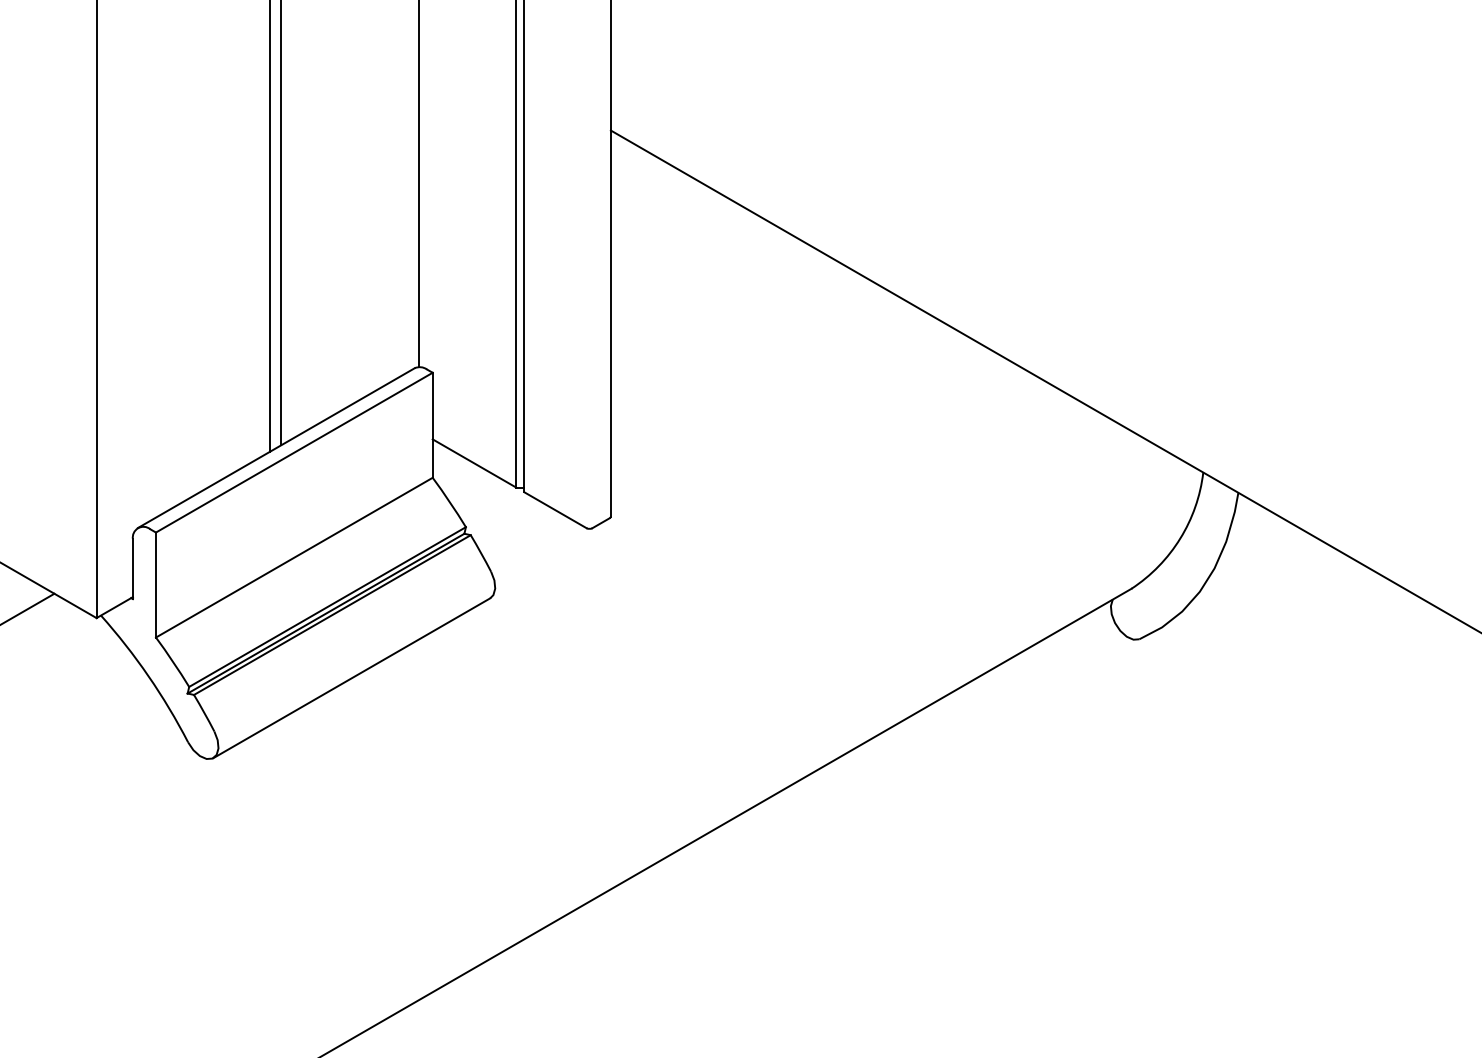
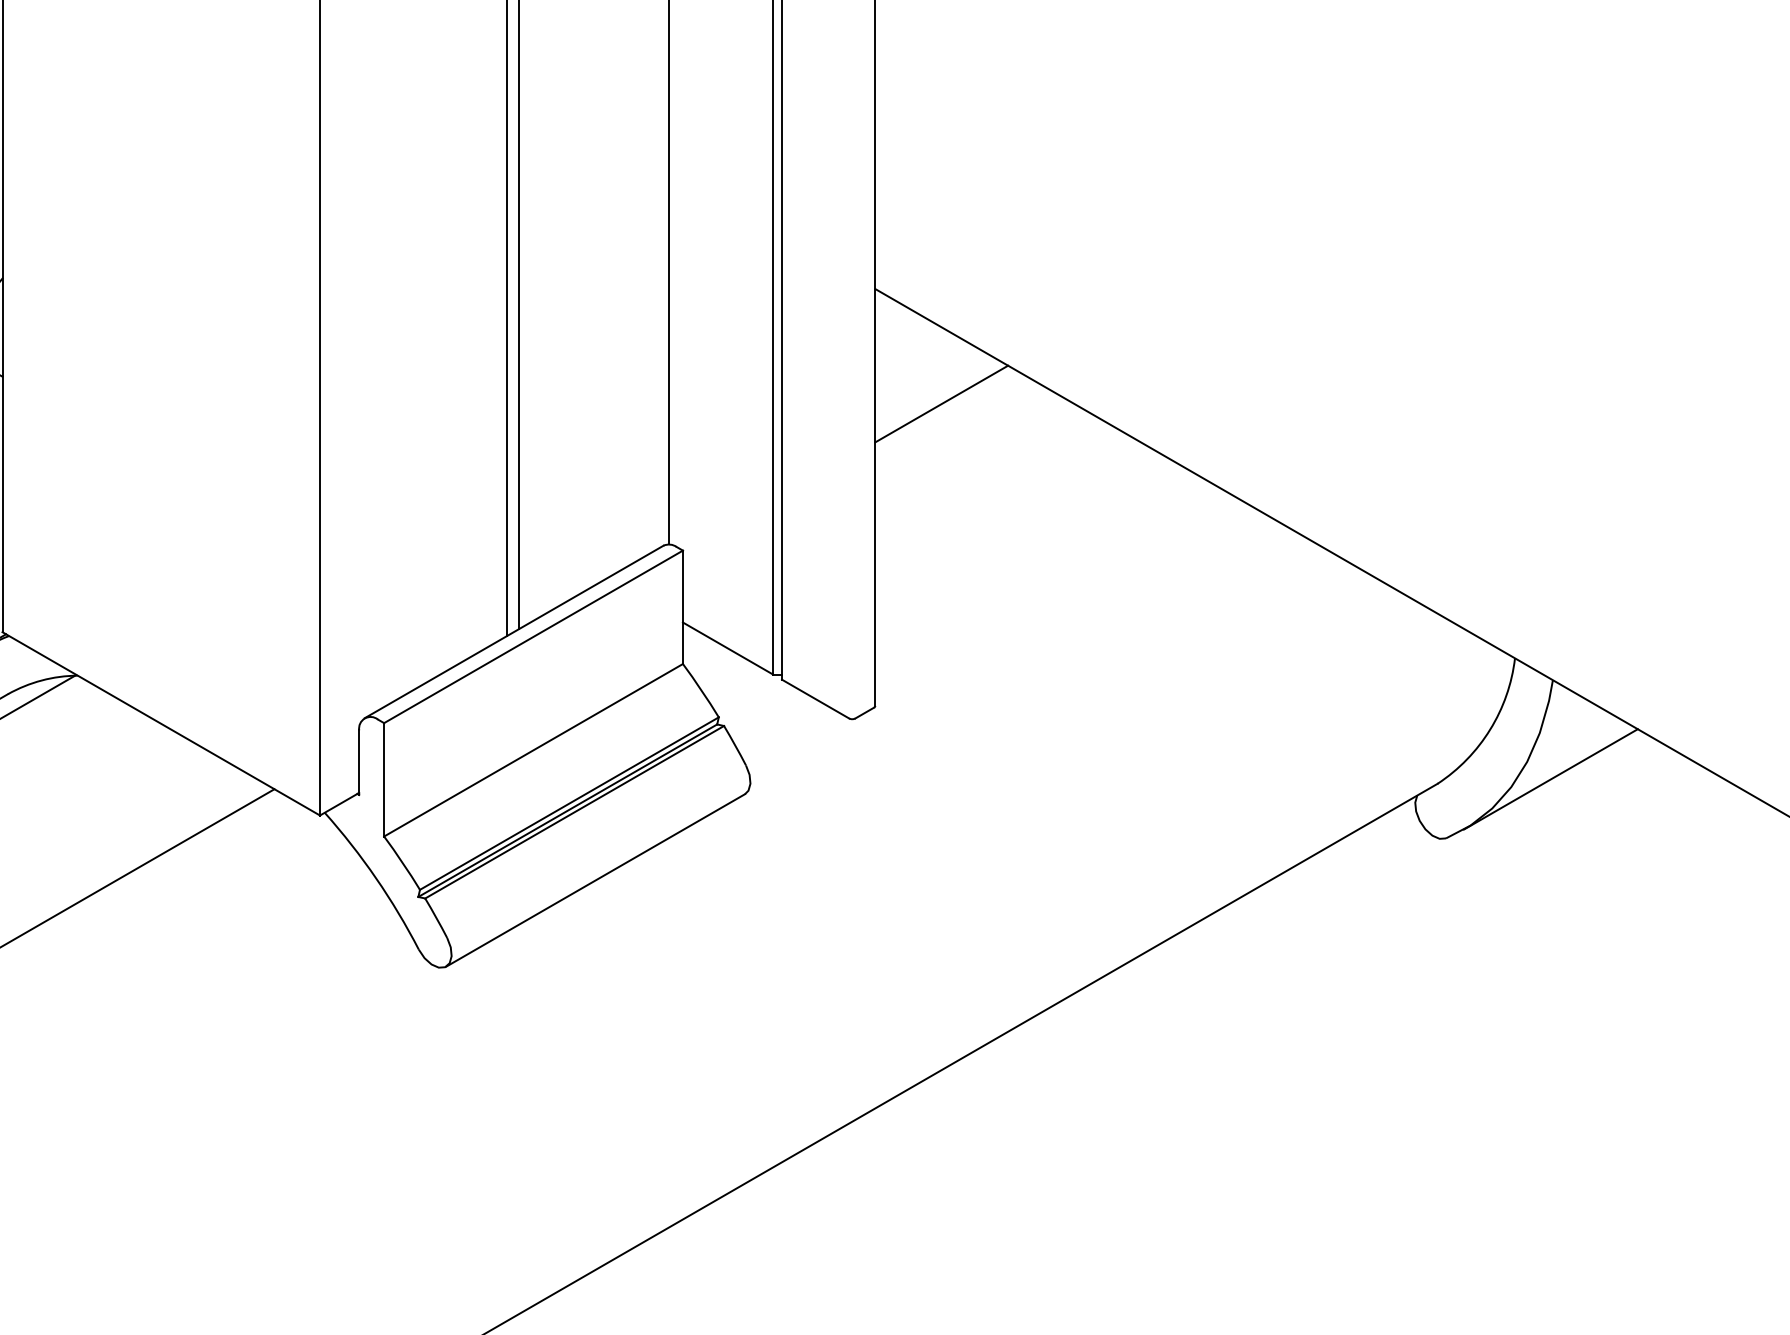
line: (672, 236) -> (941, 403), added
line: (1236, 584) -> (1550, 779), added

